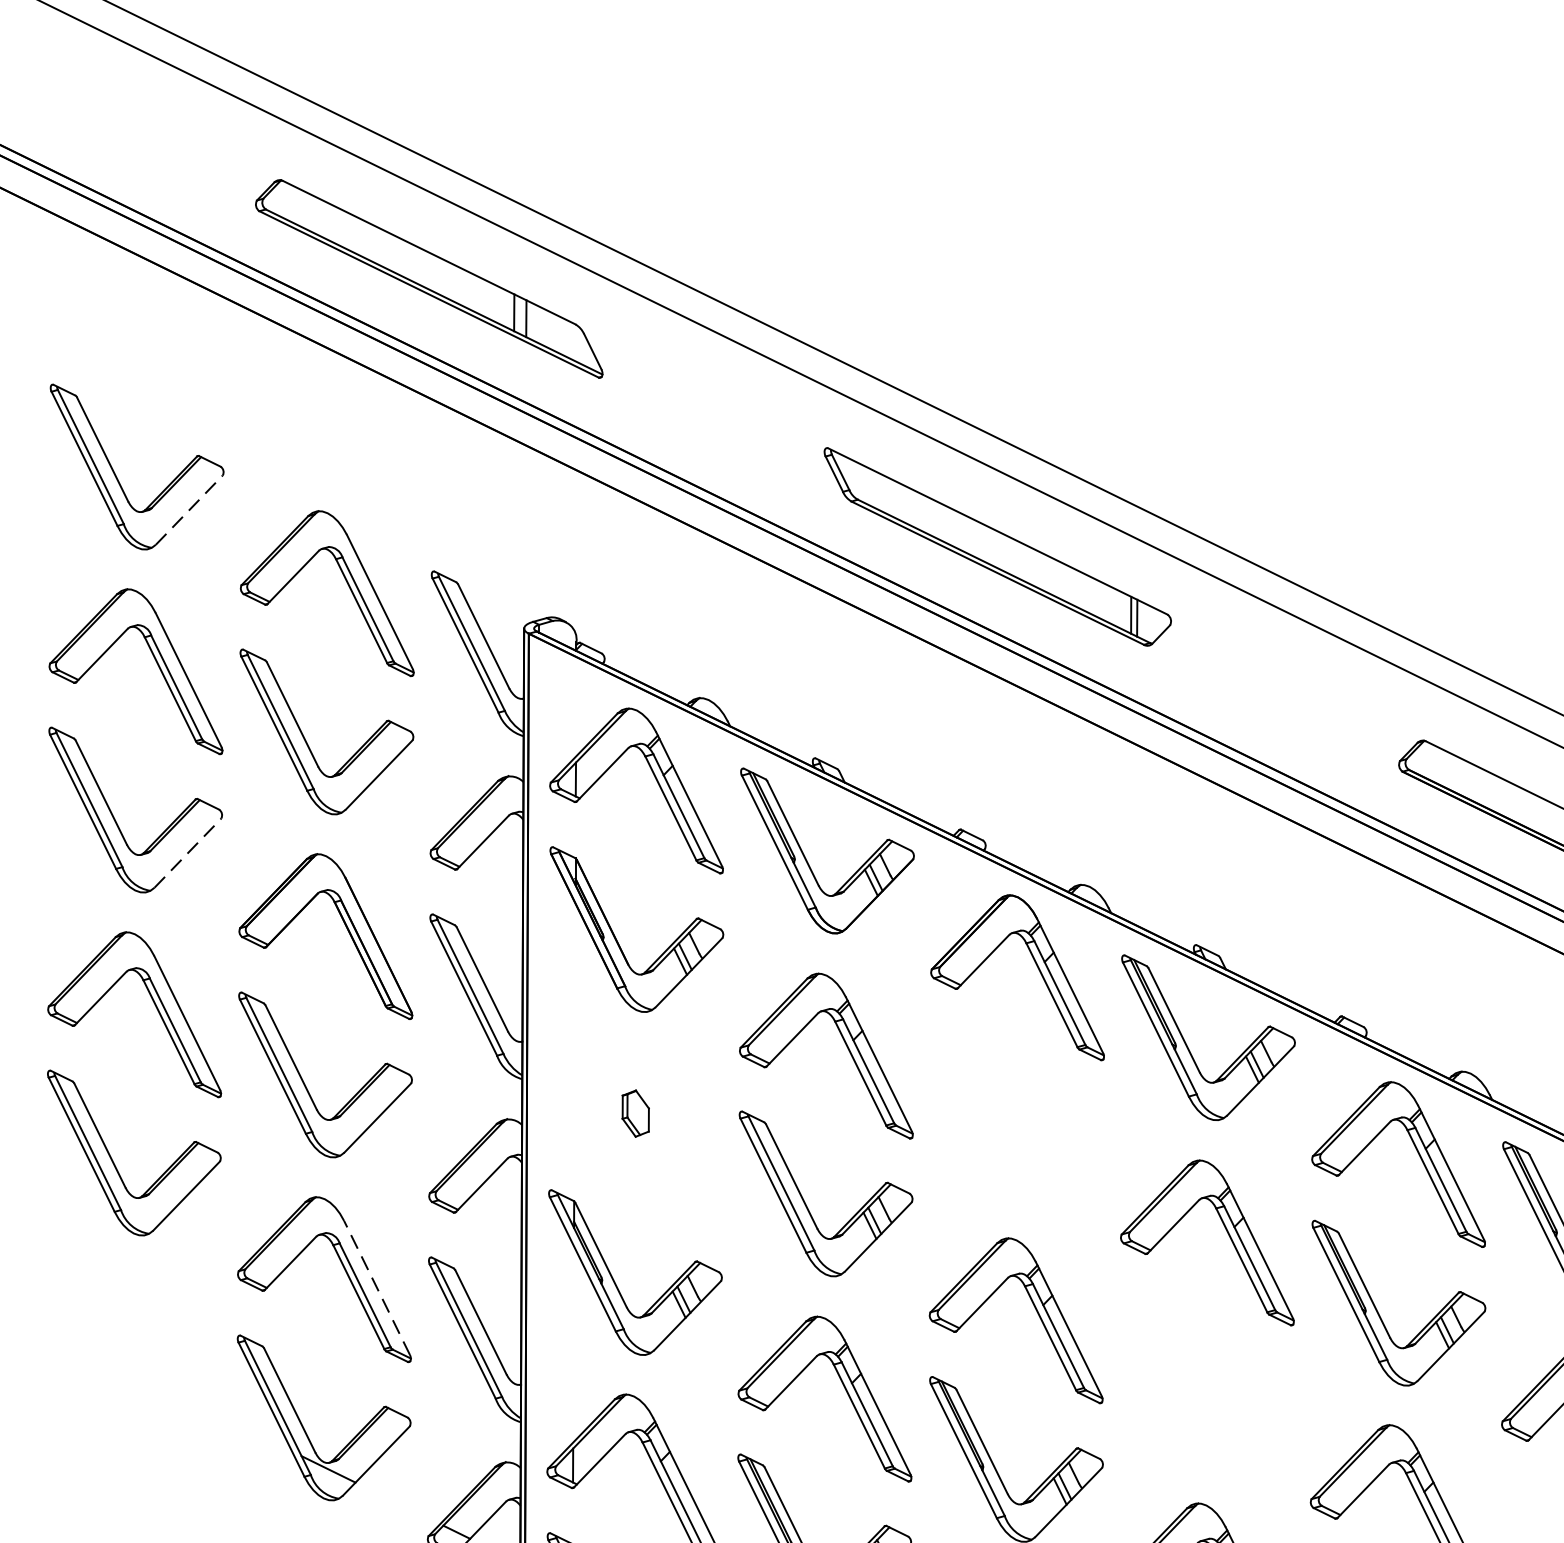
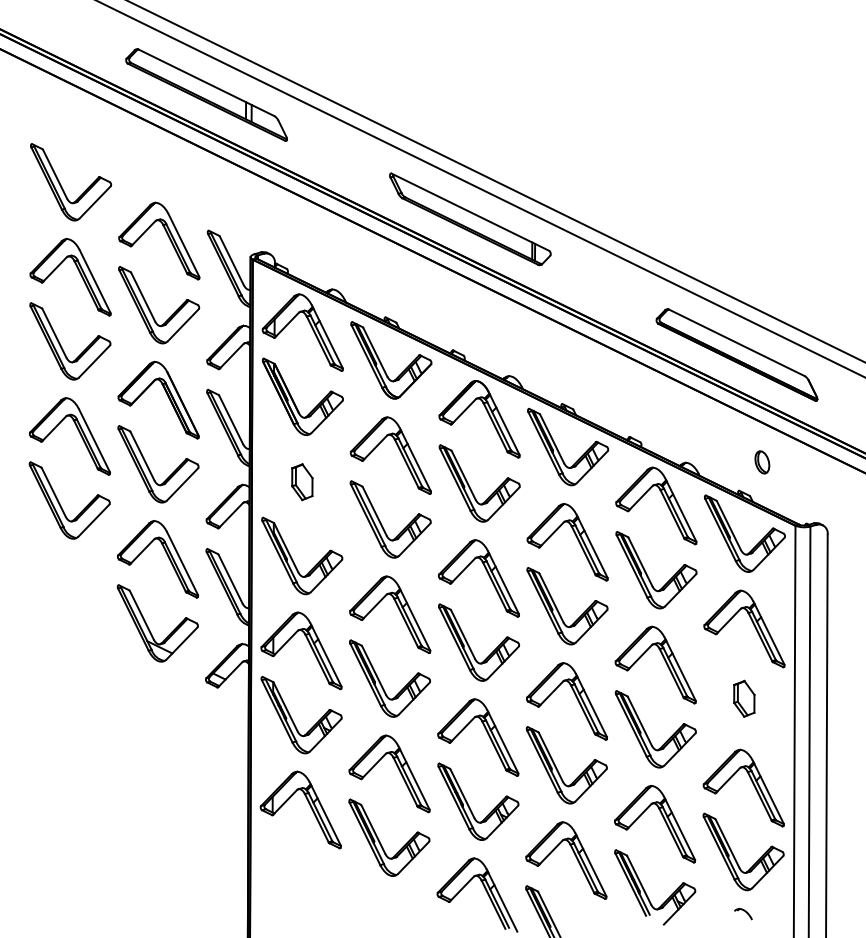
line: (189, 508) -> (95, 201), dashed -> solid
line: (187, 853) -> (94, 361), dashed -> solid
part: (635, 1114) -> (302, 482), size x1.67
part: (1000, 1126) -> (471, 488), added
line: (377, 1288) -> (182, 563), dashed -> solid
part: (1189, 1392) -> (559, 611), added

